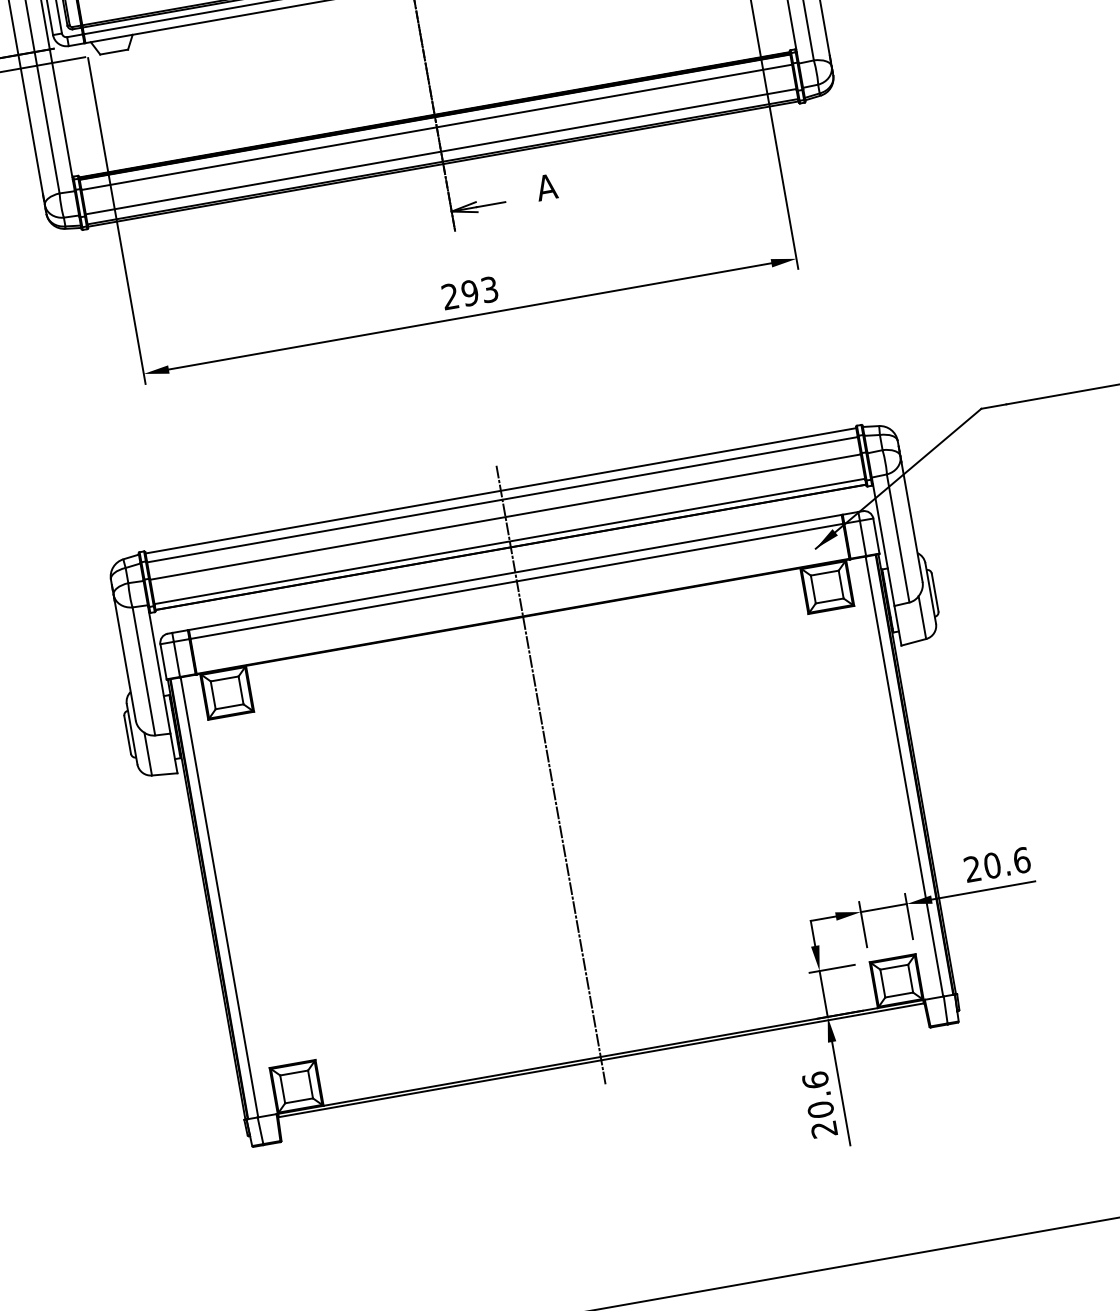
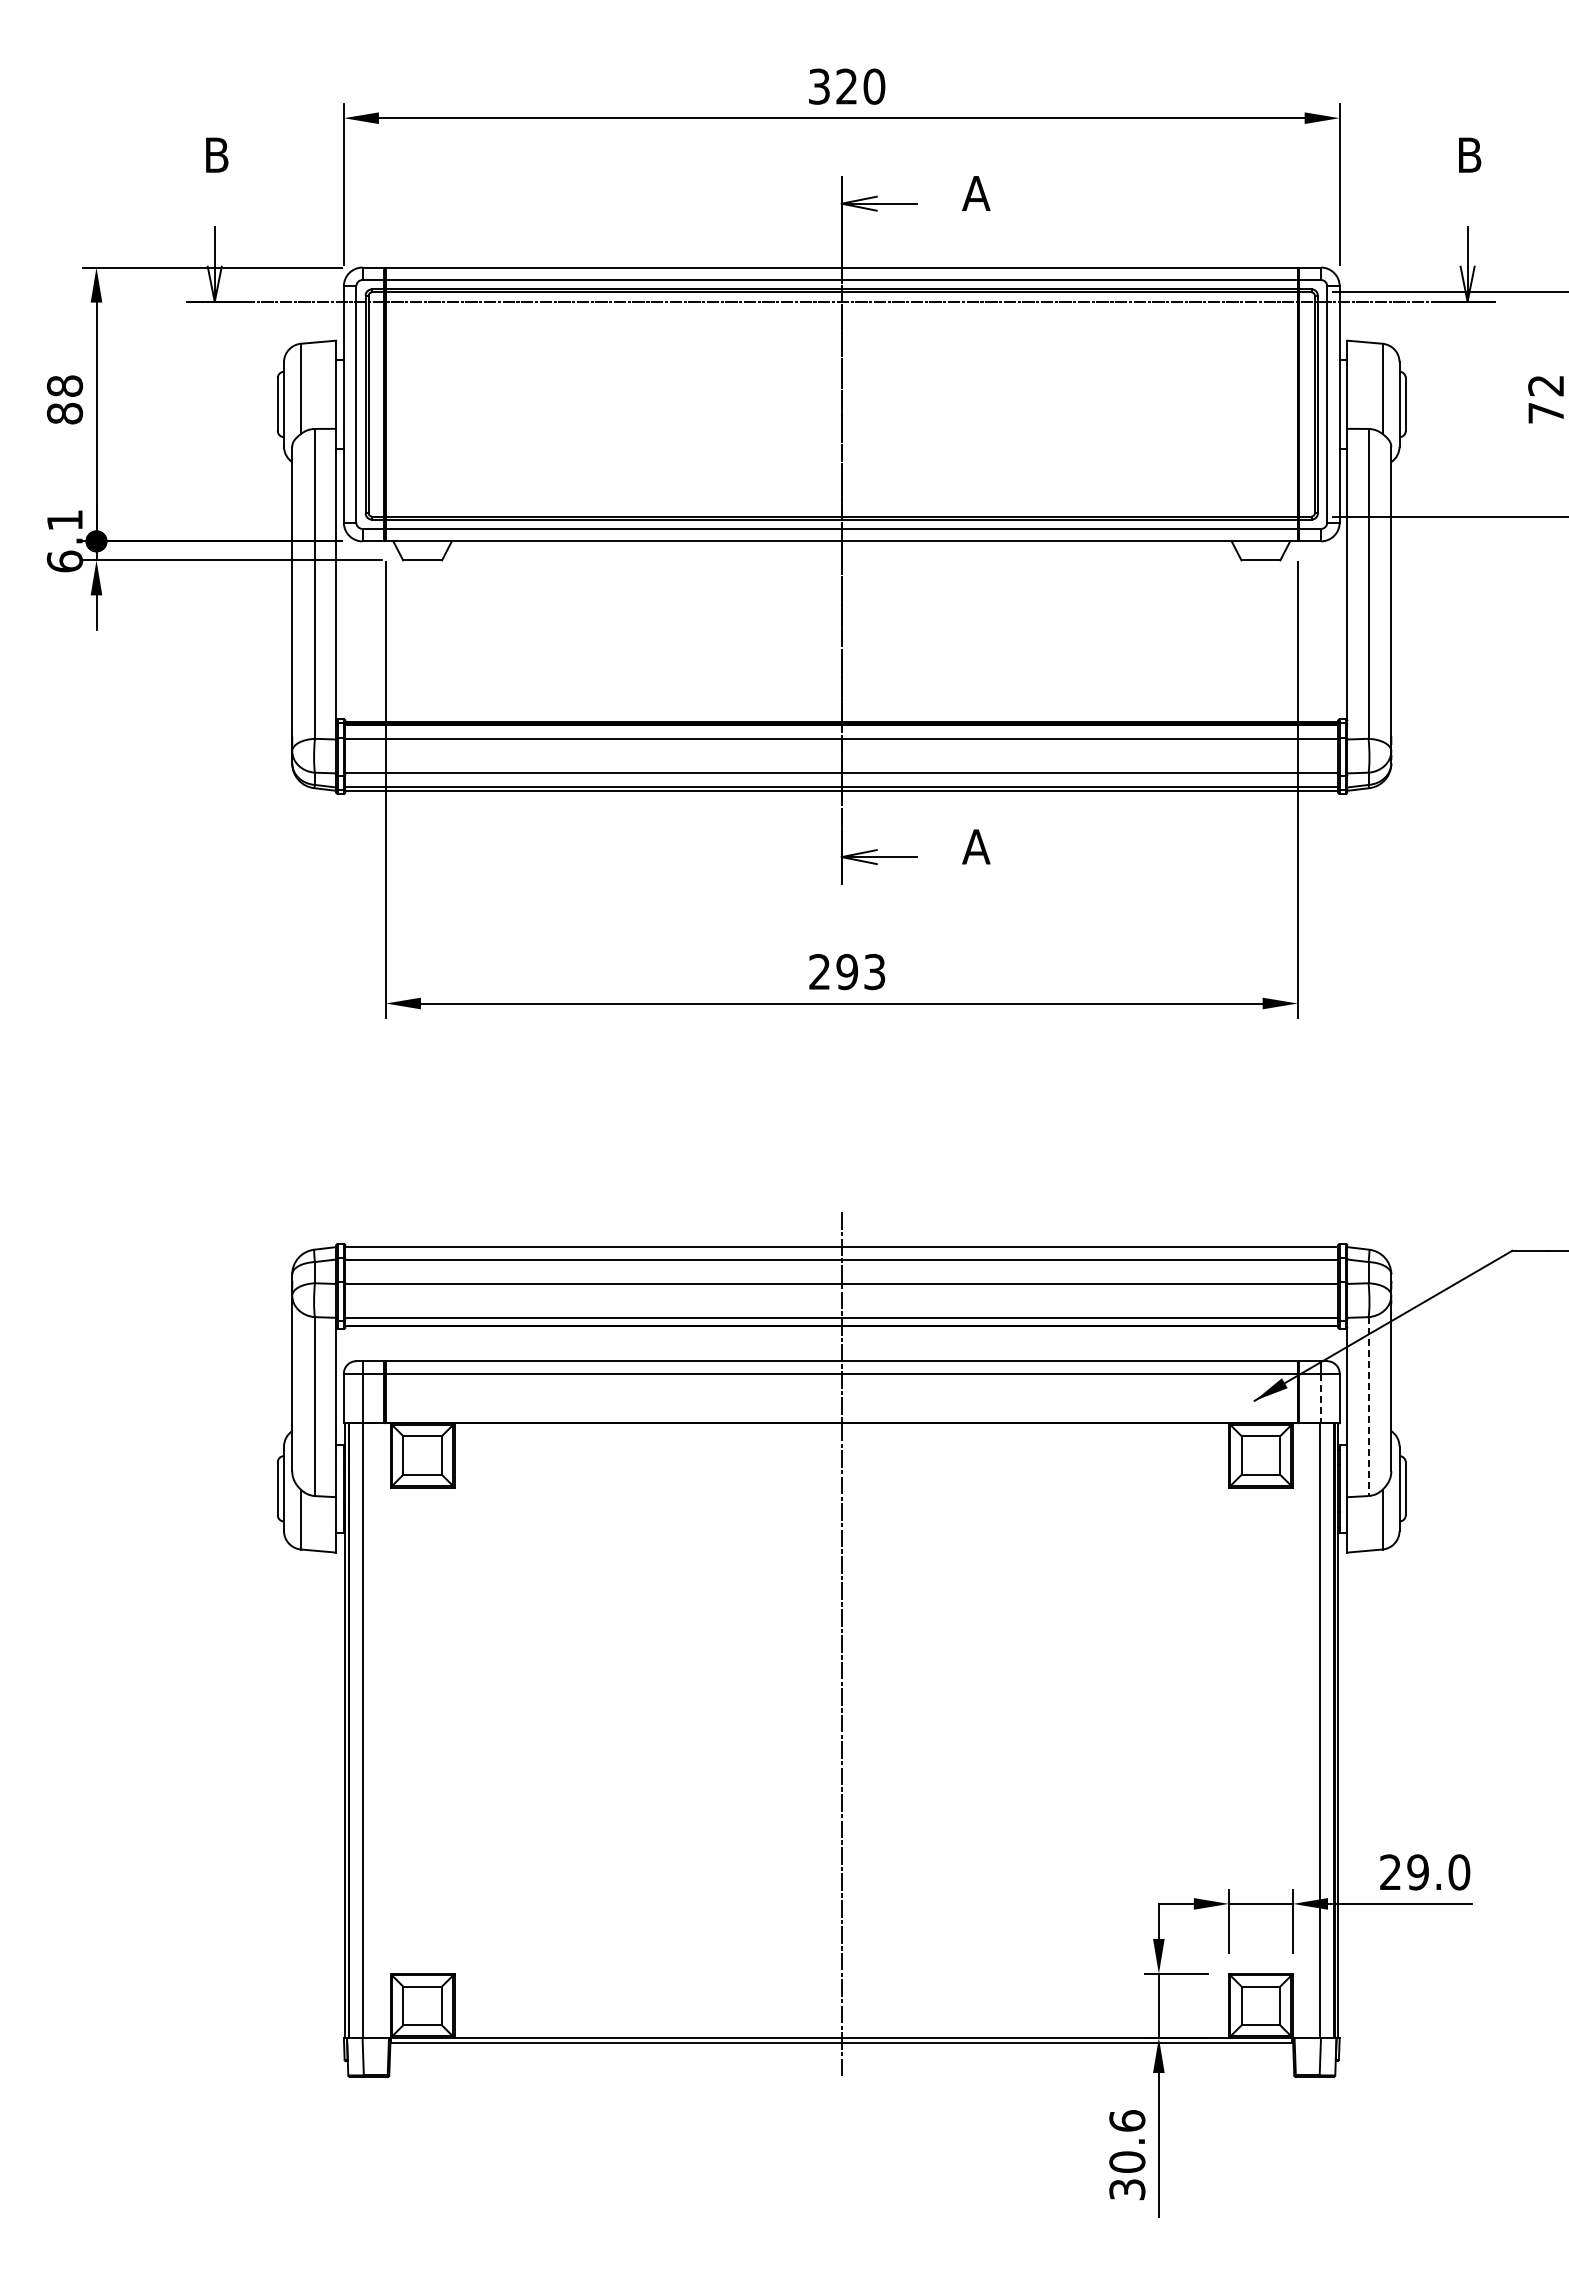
line: (862, 538) -> (1320, 1398), solid -> dashed
line: (898, 539) -> (1368, 1407), solid -> dashed
text: (1007, 863) -> (1438, 1872), 20.6 -> 29.0
text: (824, 1129) -> (1127, 2189), 20.6 -> 30.6

